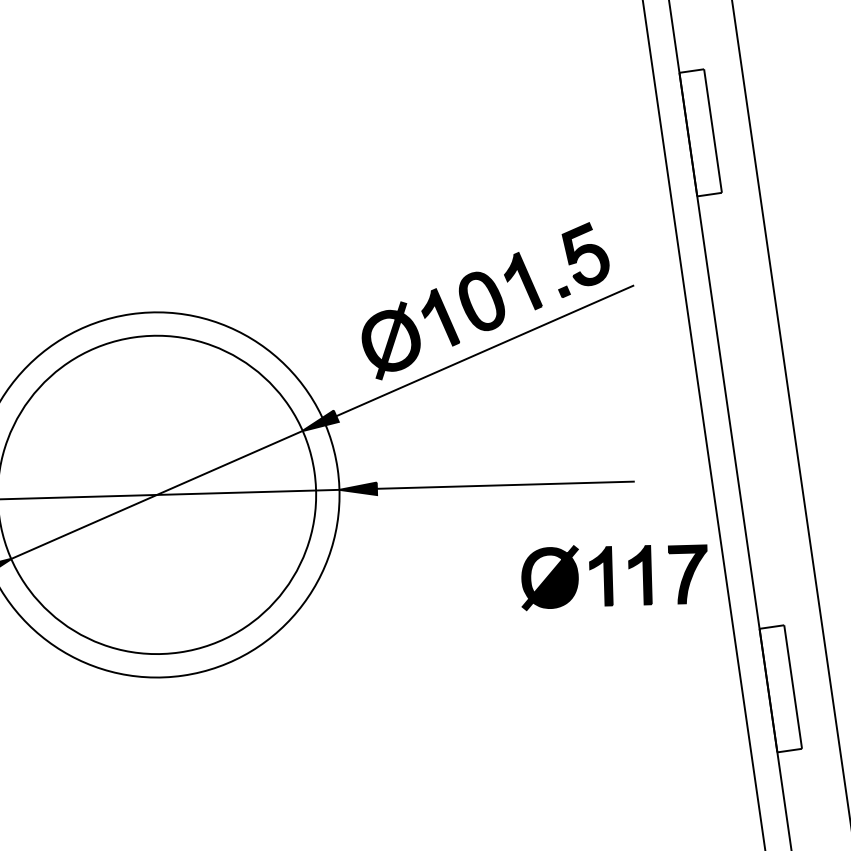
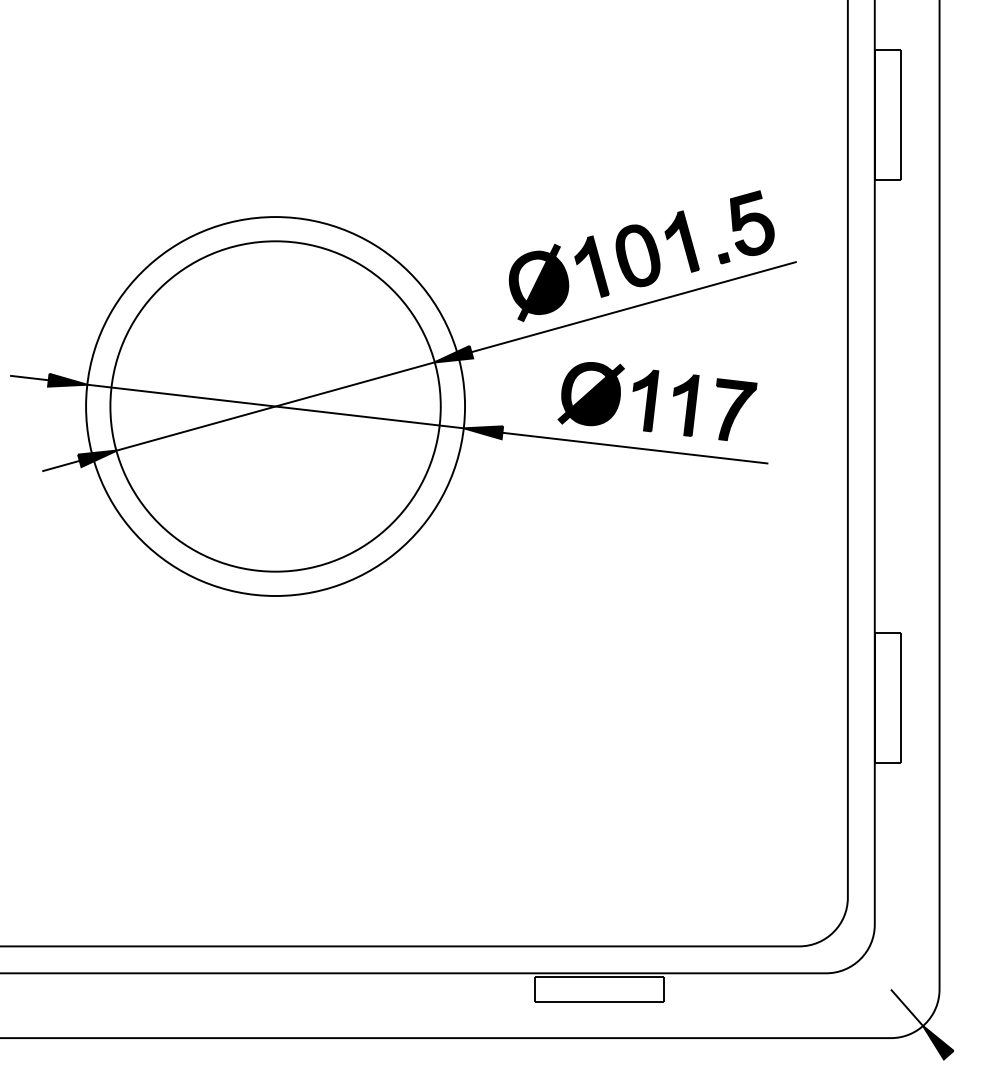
part: (614, 575) -> (657, 401), moved

